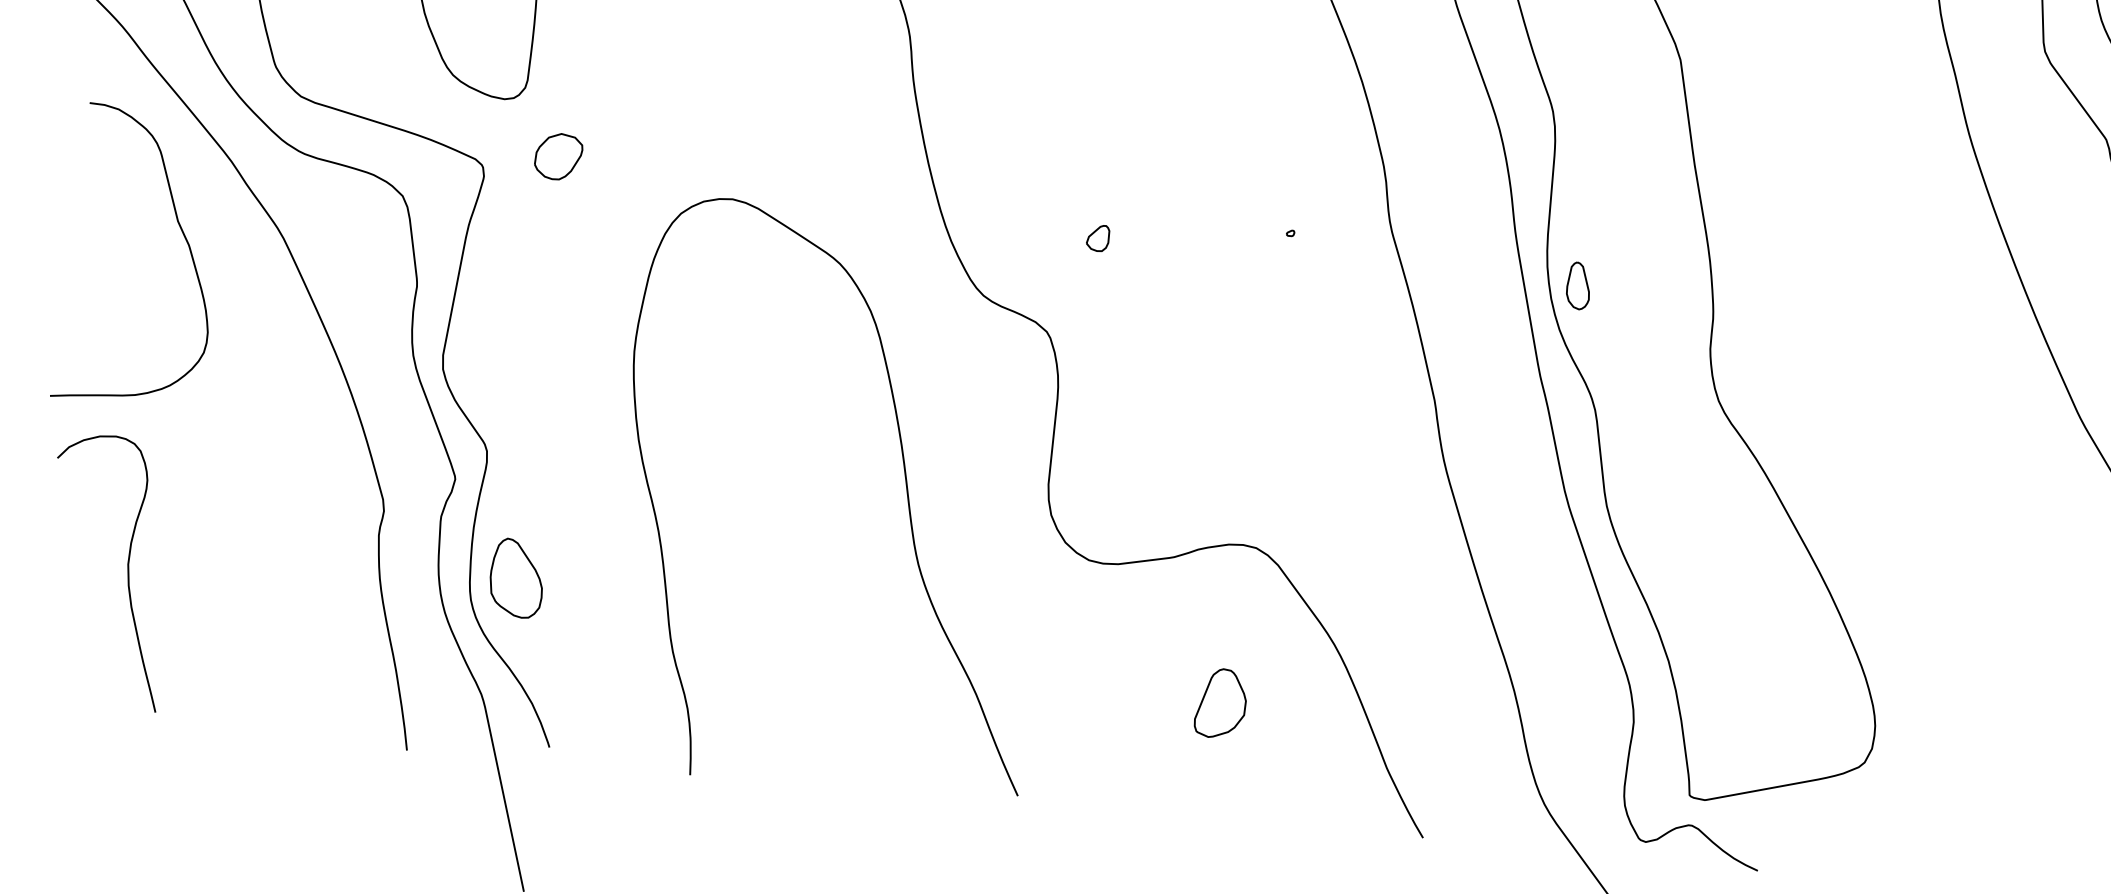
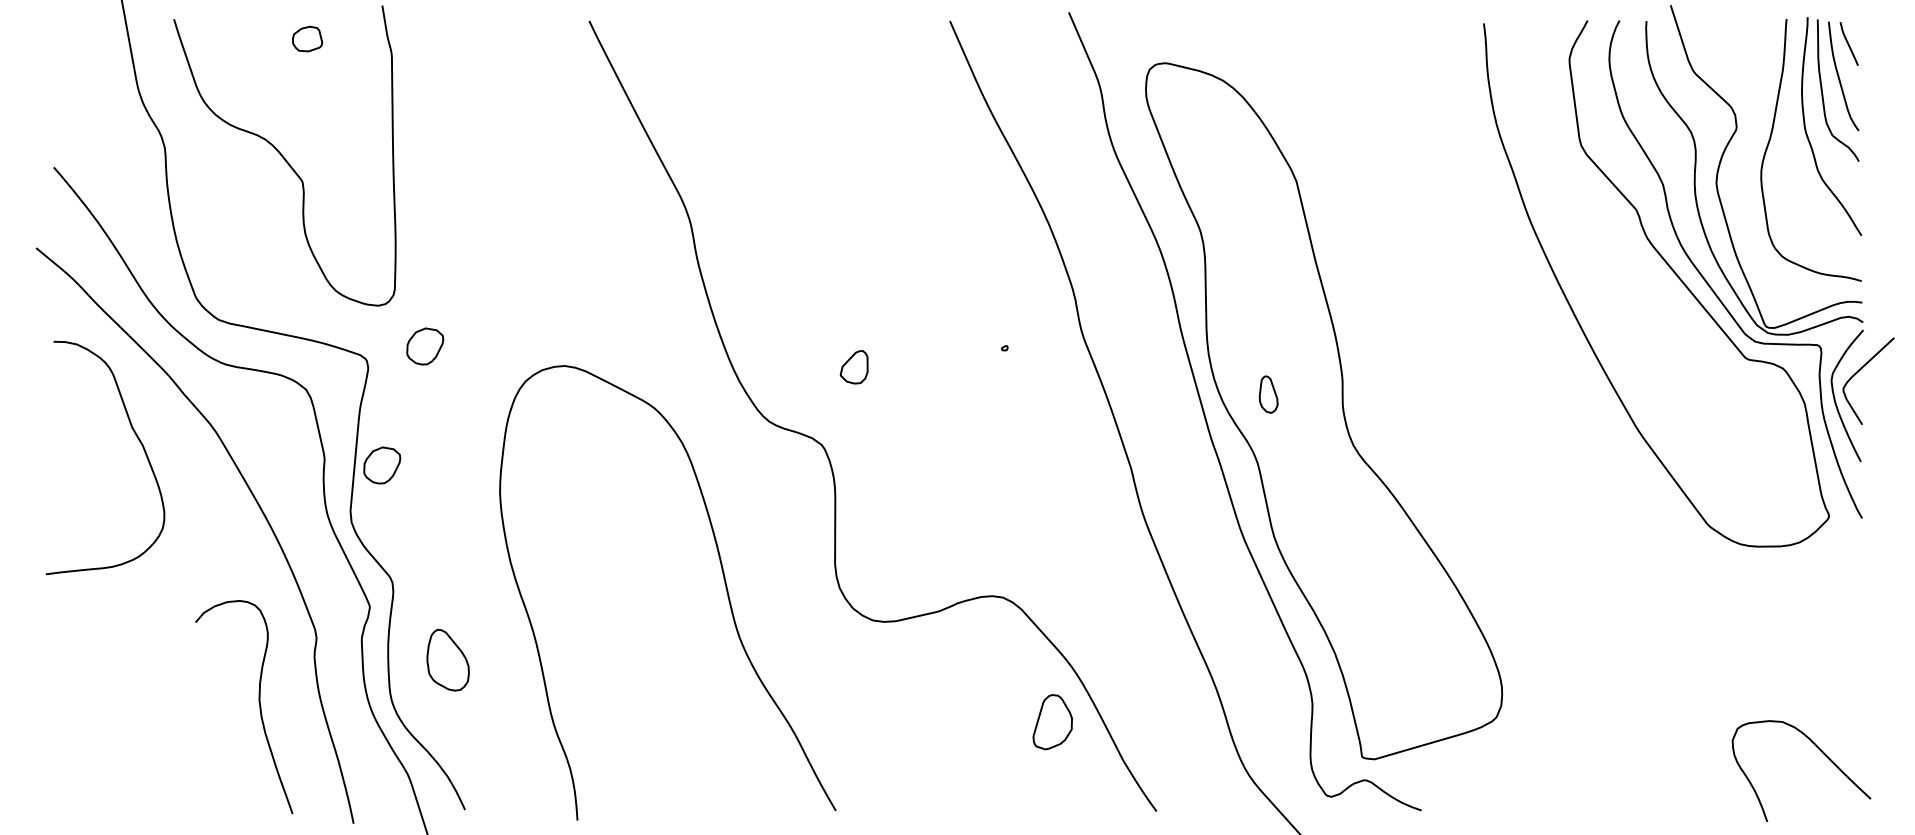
part: (1098, 238) -> (854, 367), size x1.6
part: (1578, 285) -> (1268, 394), moved
part: (489, 301) -> (382, 465), added
curve: (126, 567) -> (258, 702), moved
part: (516, 577) -> (447, 659), moved
part: (1220, 703) -> (1052, 722), moved

